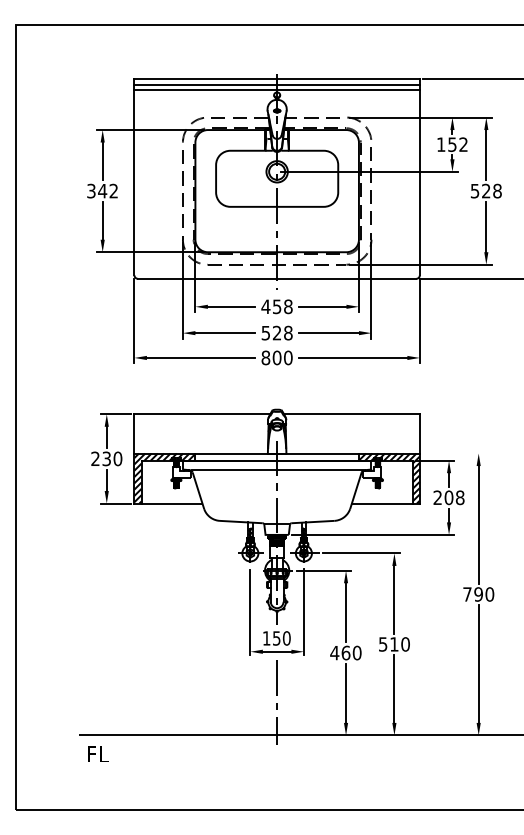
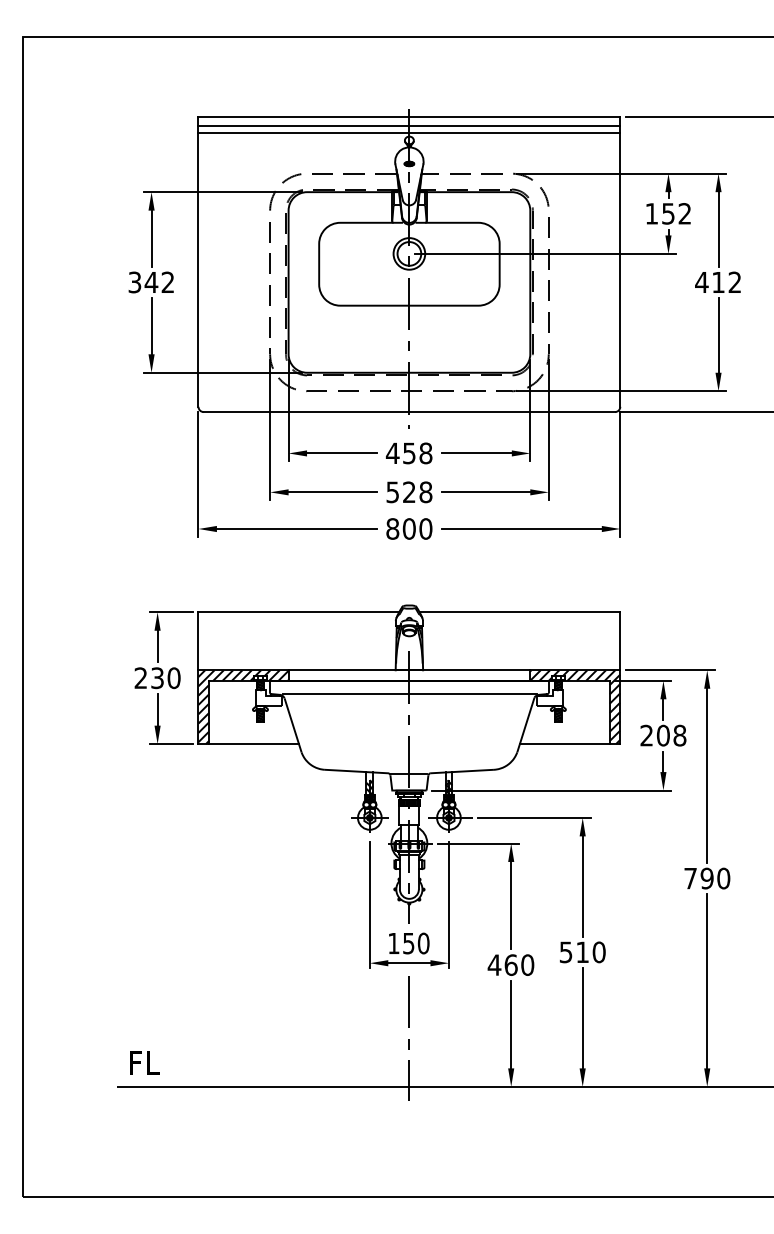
text: (485, 190) -> (717, 281), 528 -> 412
line: (453, 453) -> (670, 670), added
text: (98, 753) -> (145, 1061), moved

